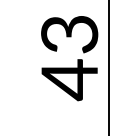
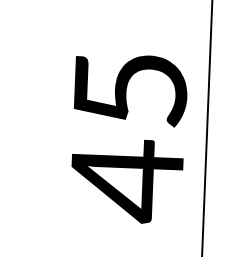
text: (69, 34) -> (130, 90), 43 -> 45

